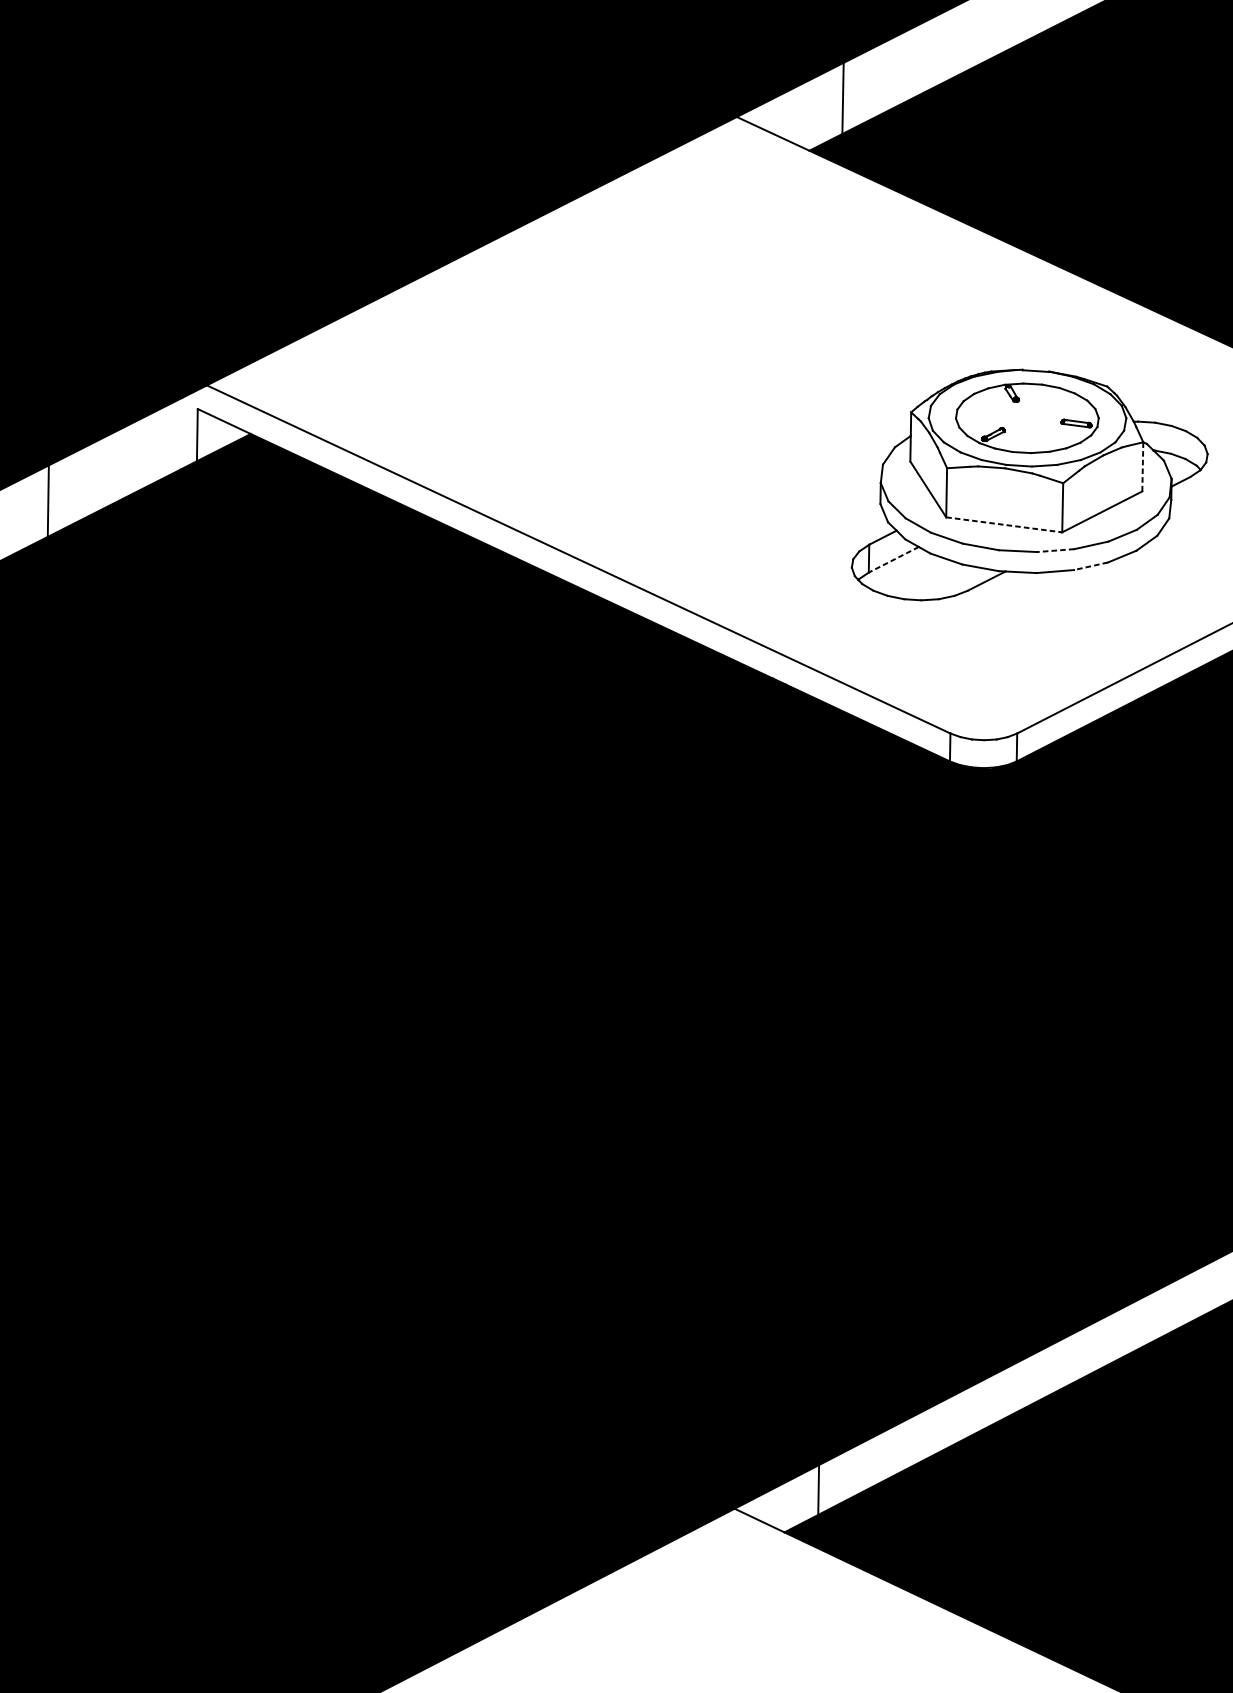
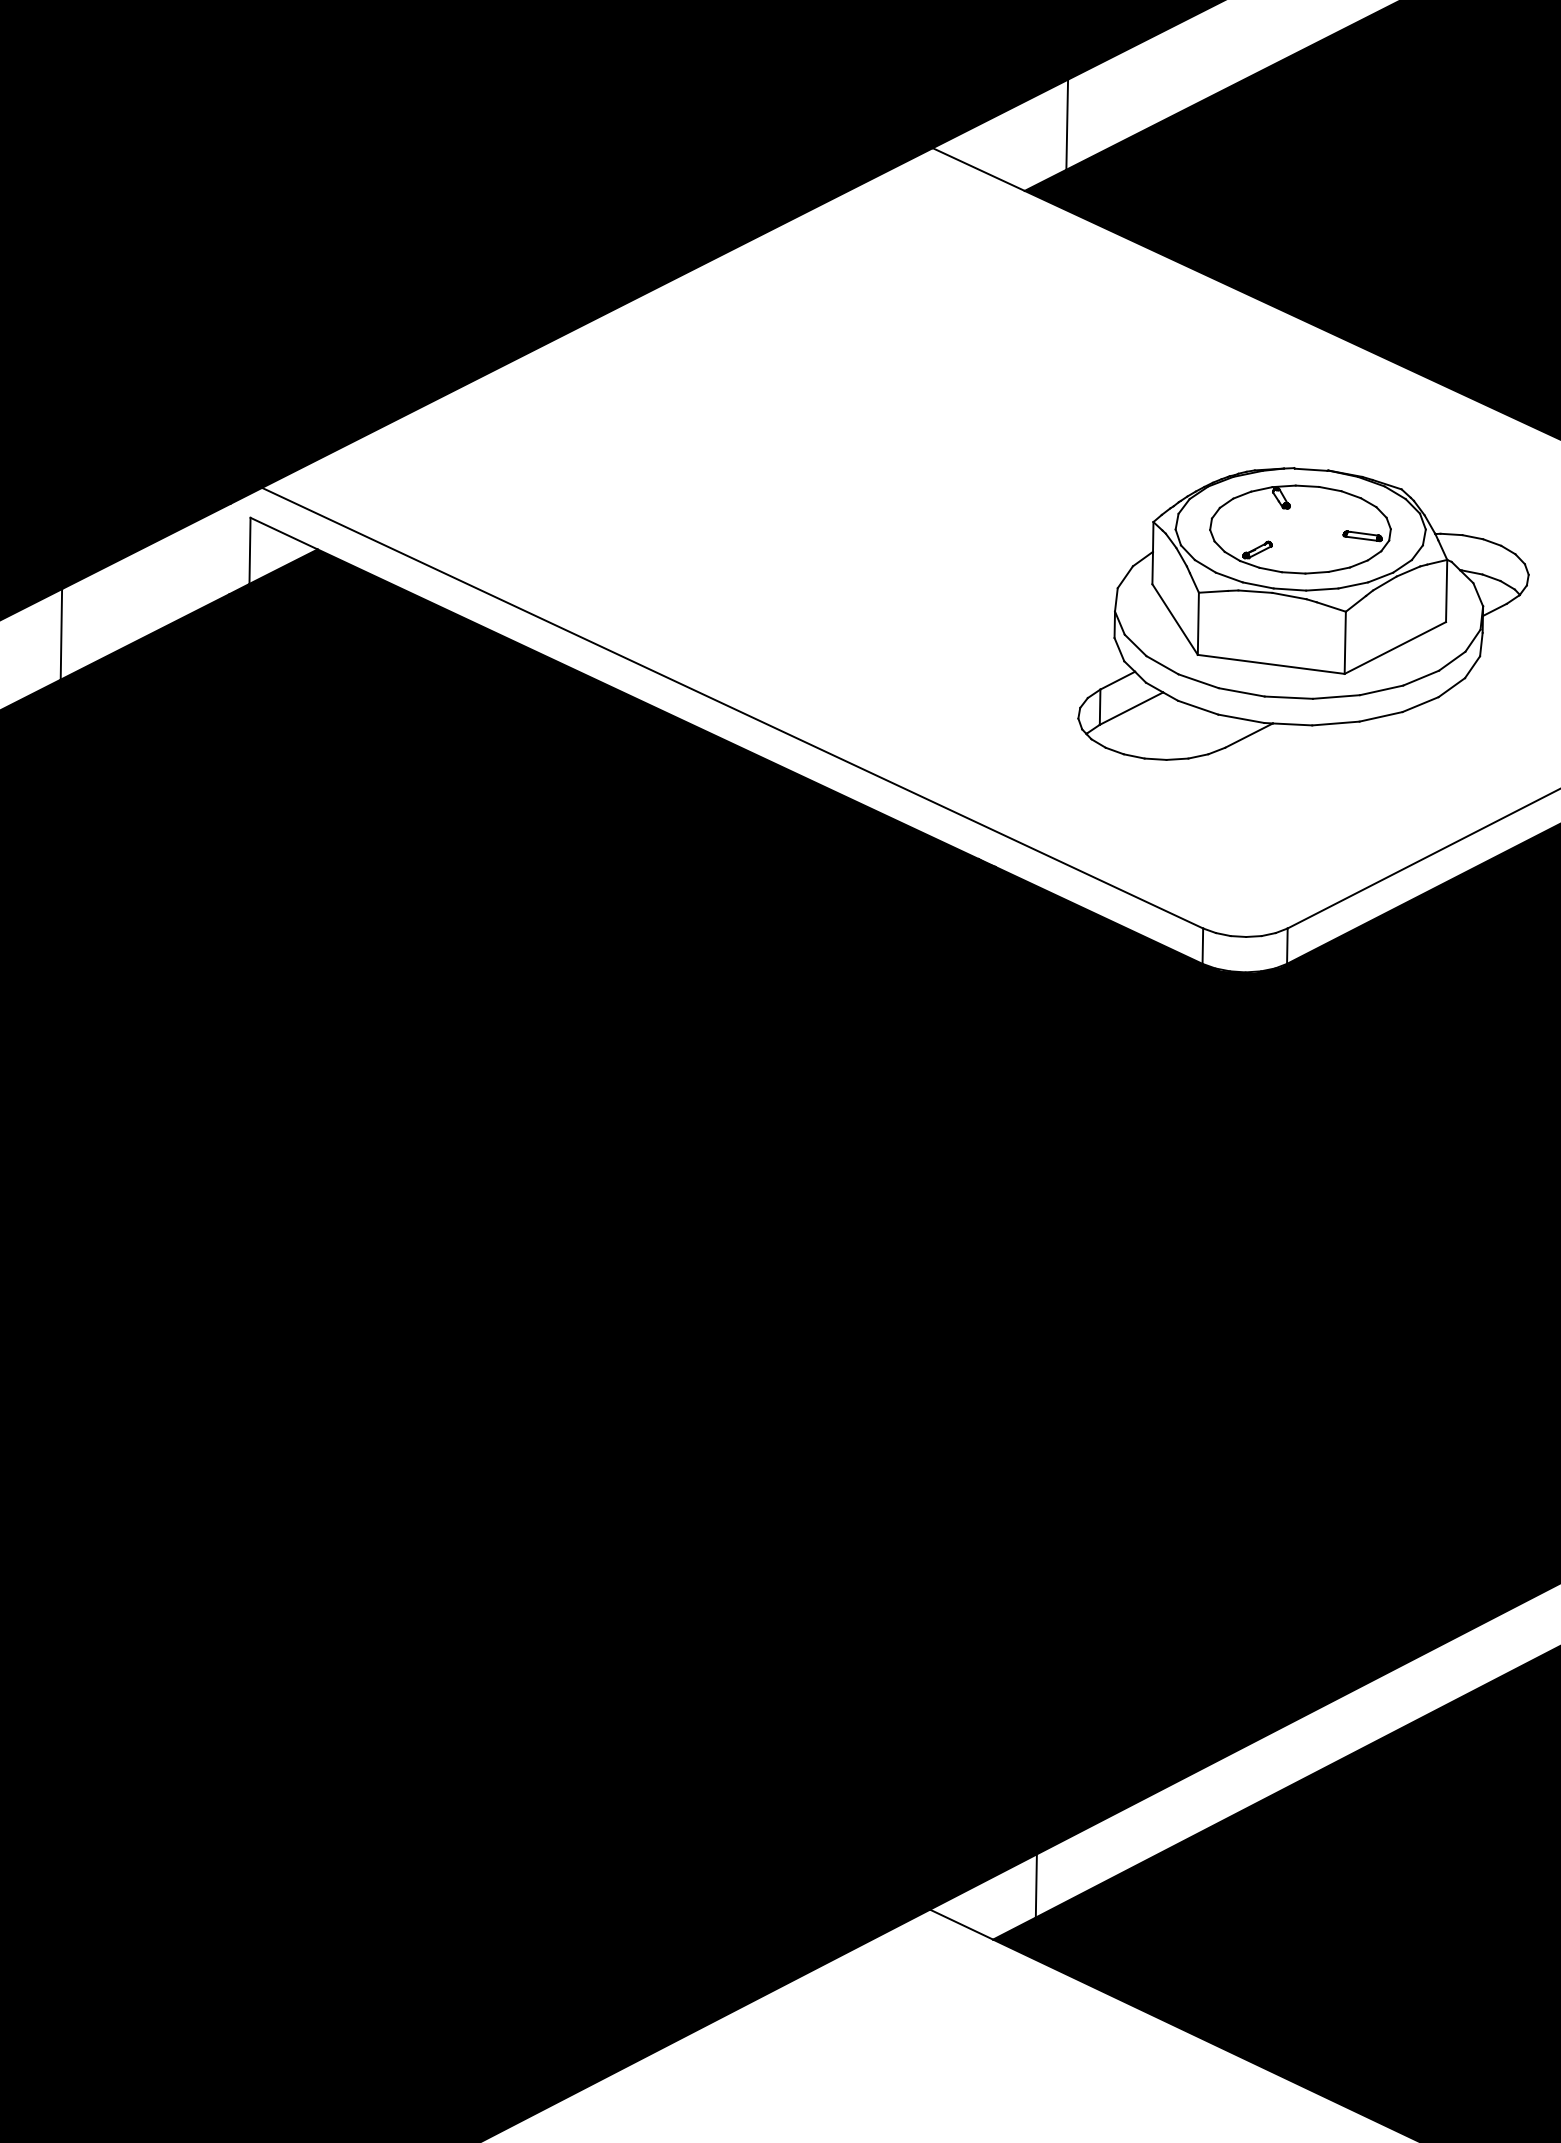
line: (1142, 466) -> (1446, 590), dashed -> solid
line: (1004, 524) -> (1271, 664), dashed -> solid
line: (1055, 551) -> (1336, 697), dashed -> solid
line: (893, 559) -> (1131, 708), dashed -> solid
line: (1090, 566) -> (1380, 716), dashed -> solid

